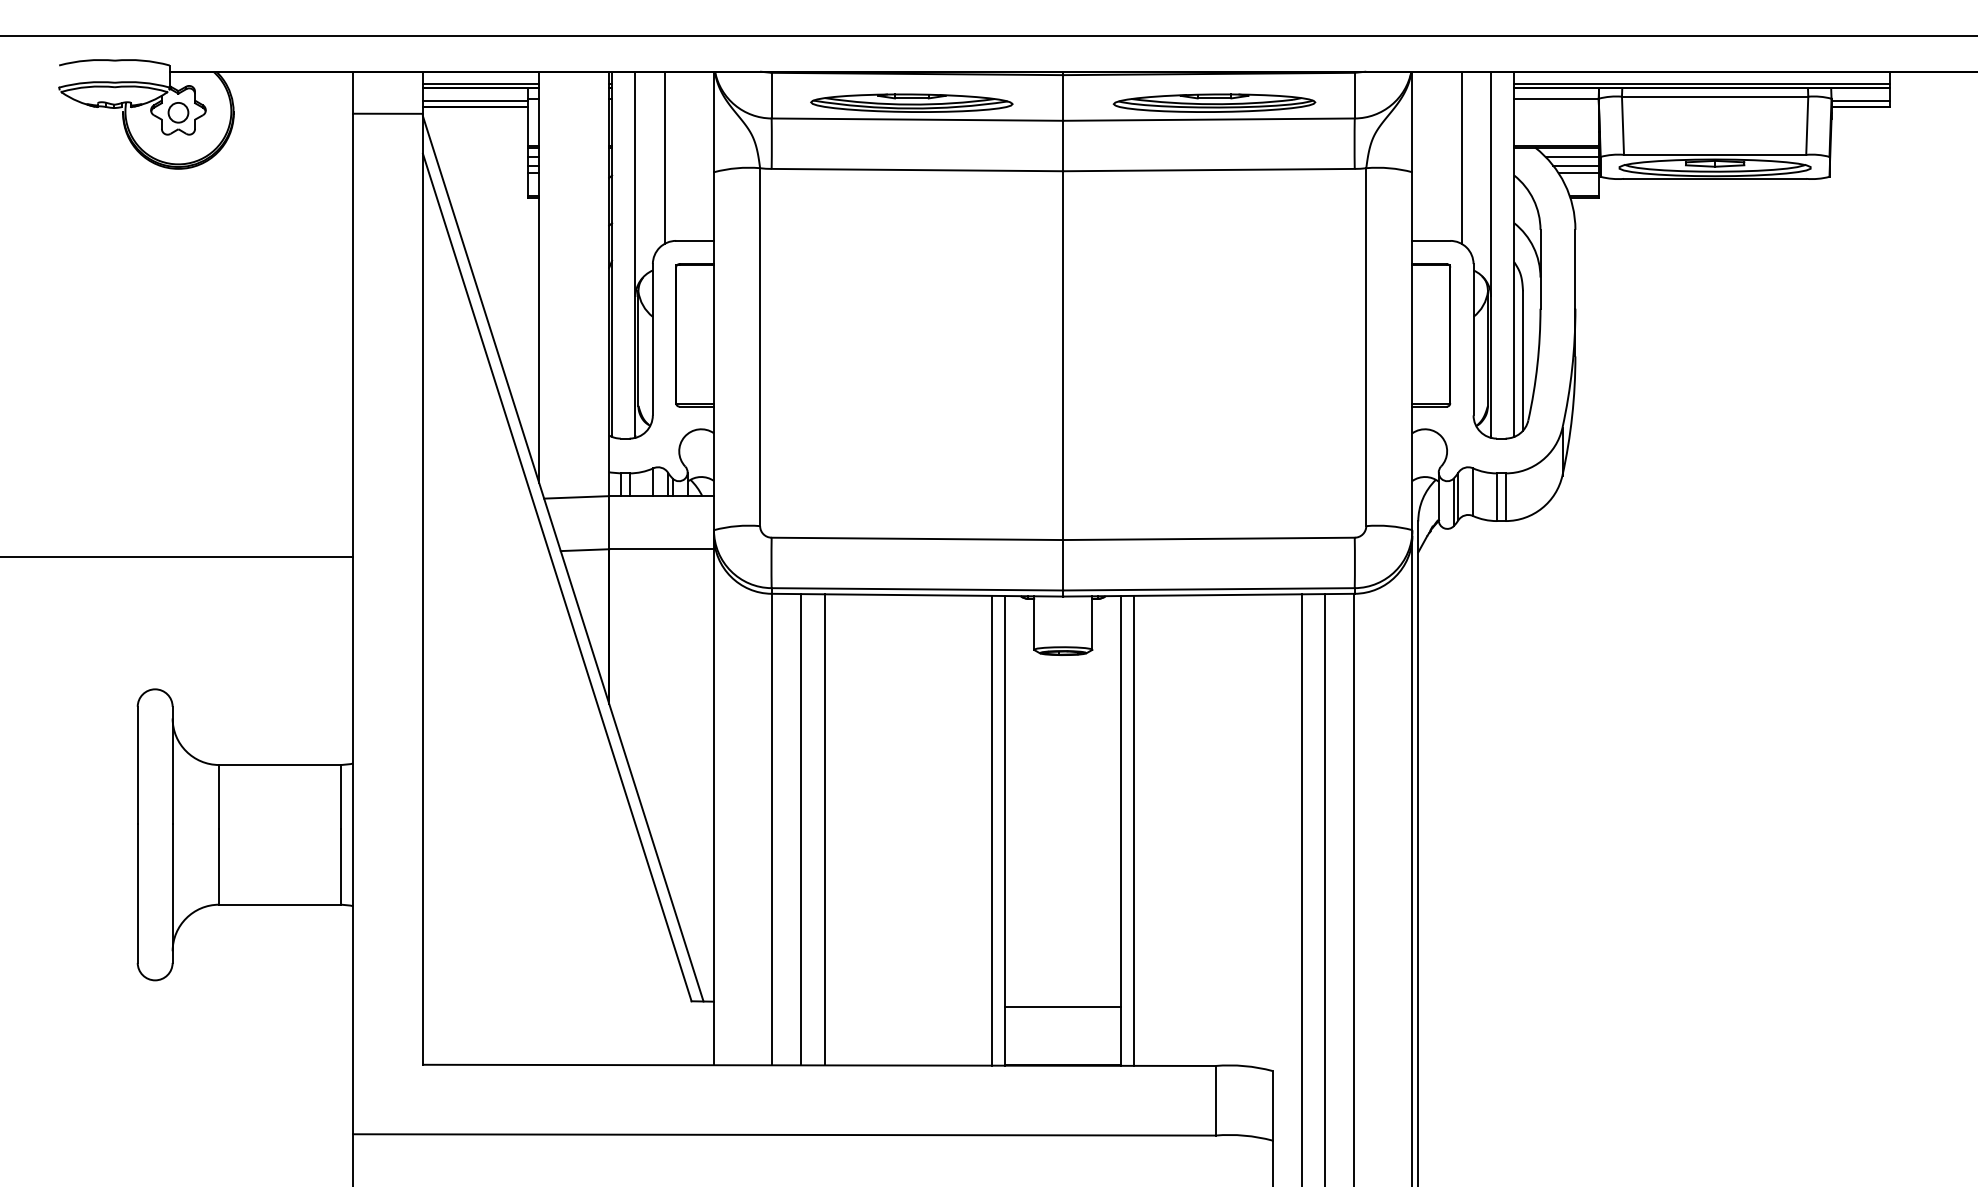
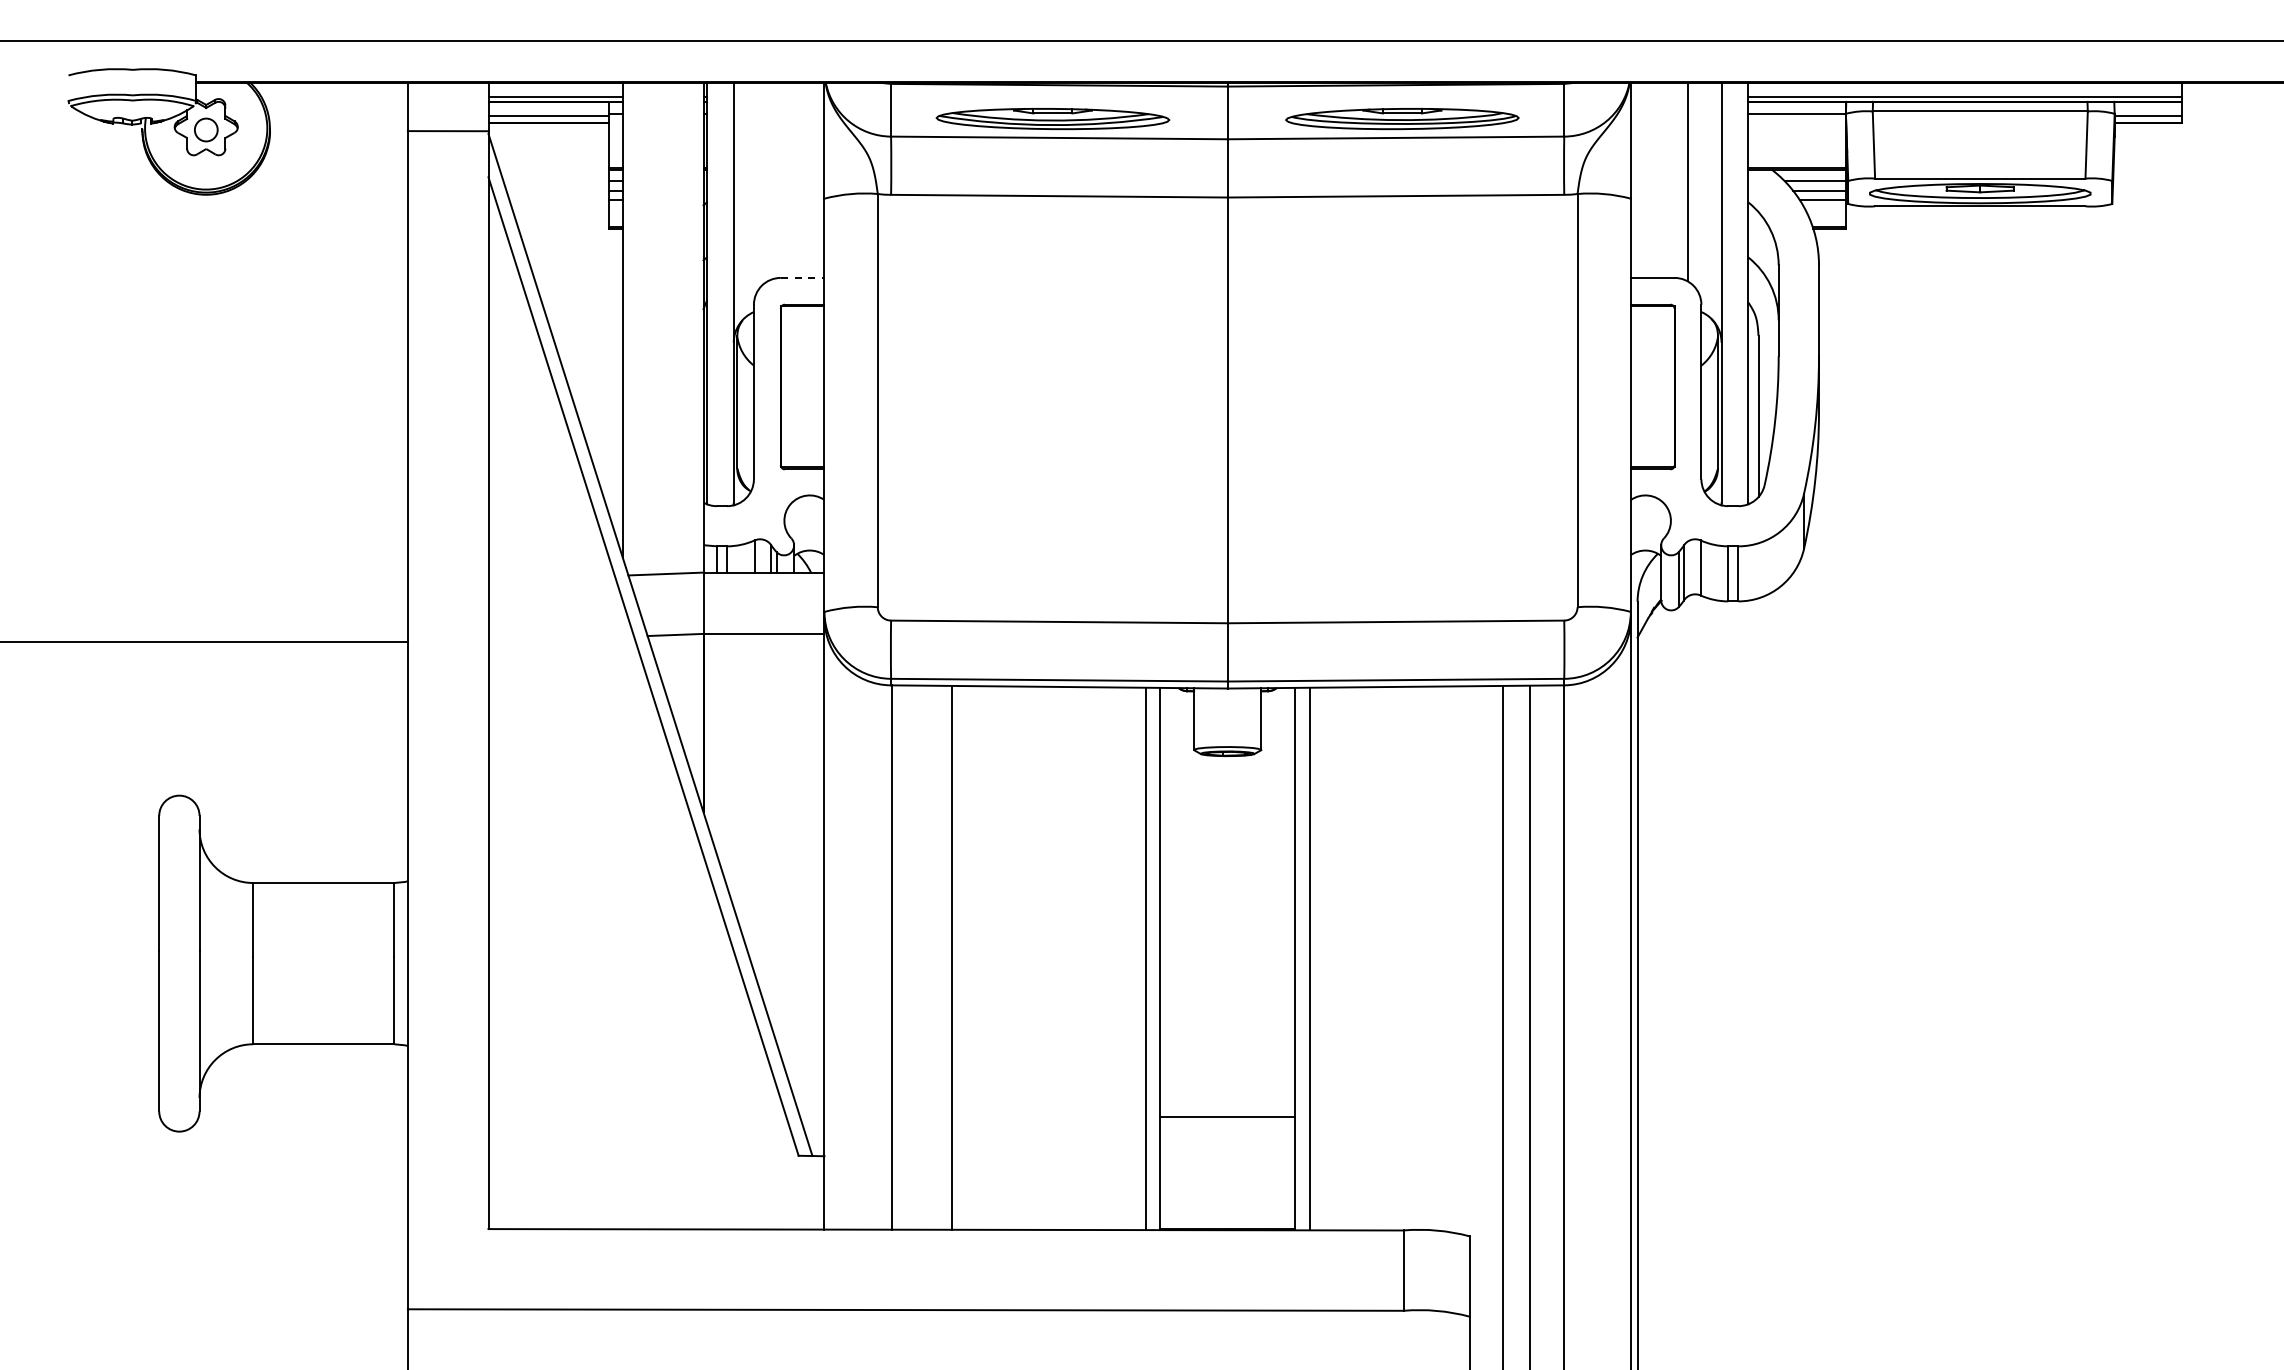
line: (664, 157) -> (767, 181), removed
line: (694, 240) -> (802, 277), solid -> dashed
line: (801, 829) -> (925, 957), removed
line: (1063, 1007) -> (1227, 1116), moved

